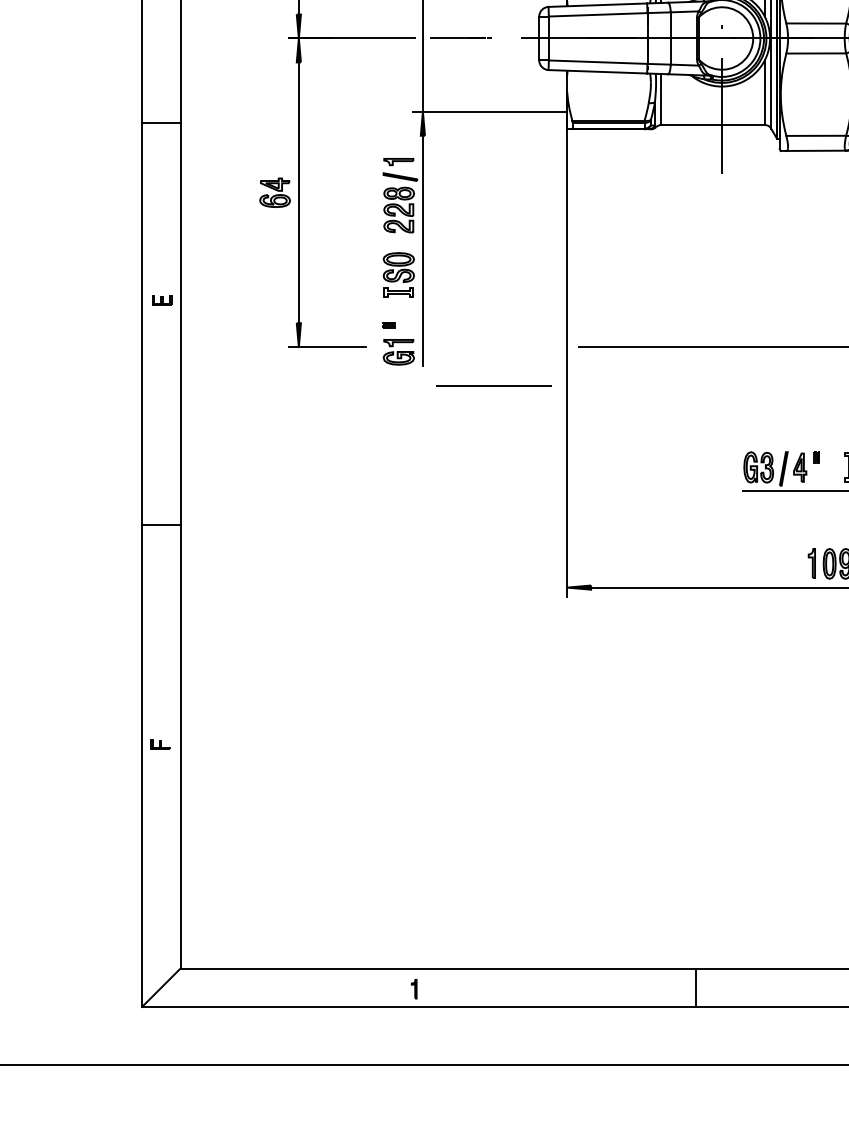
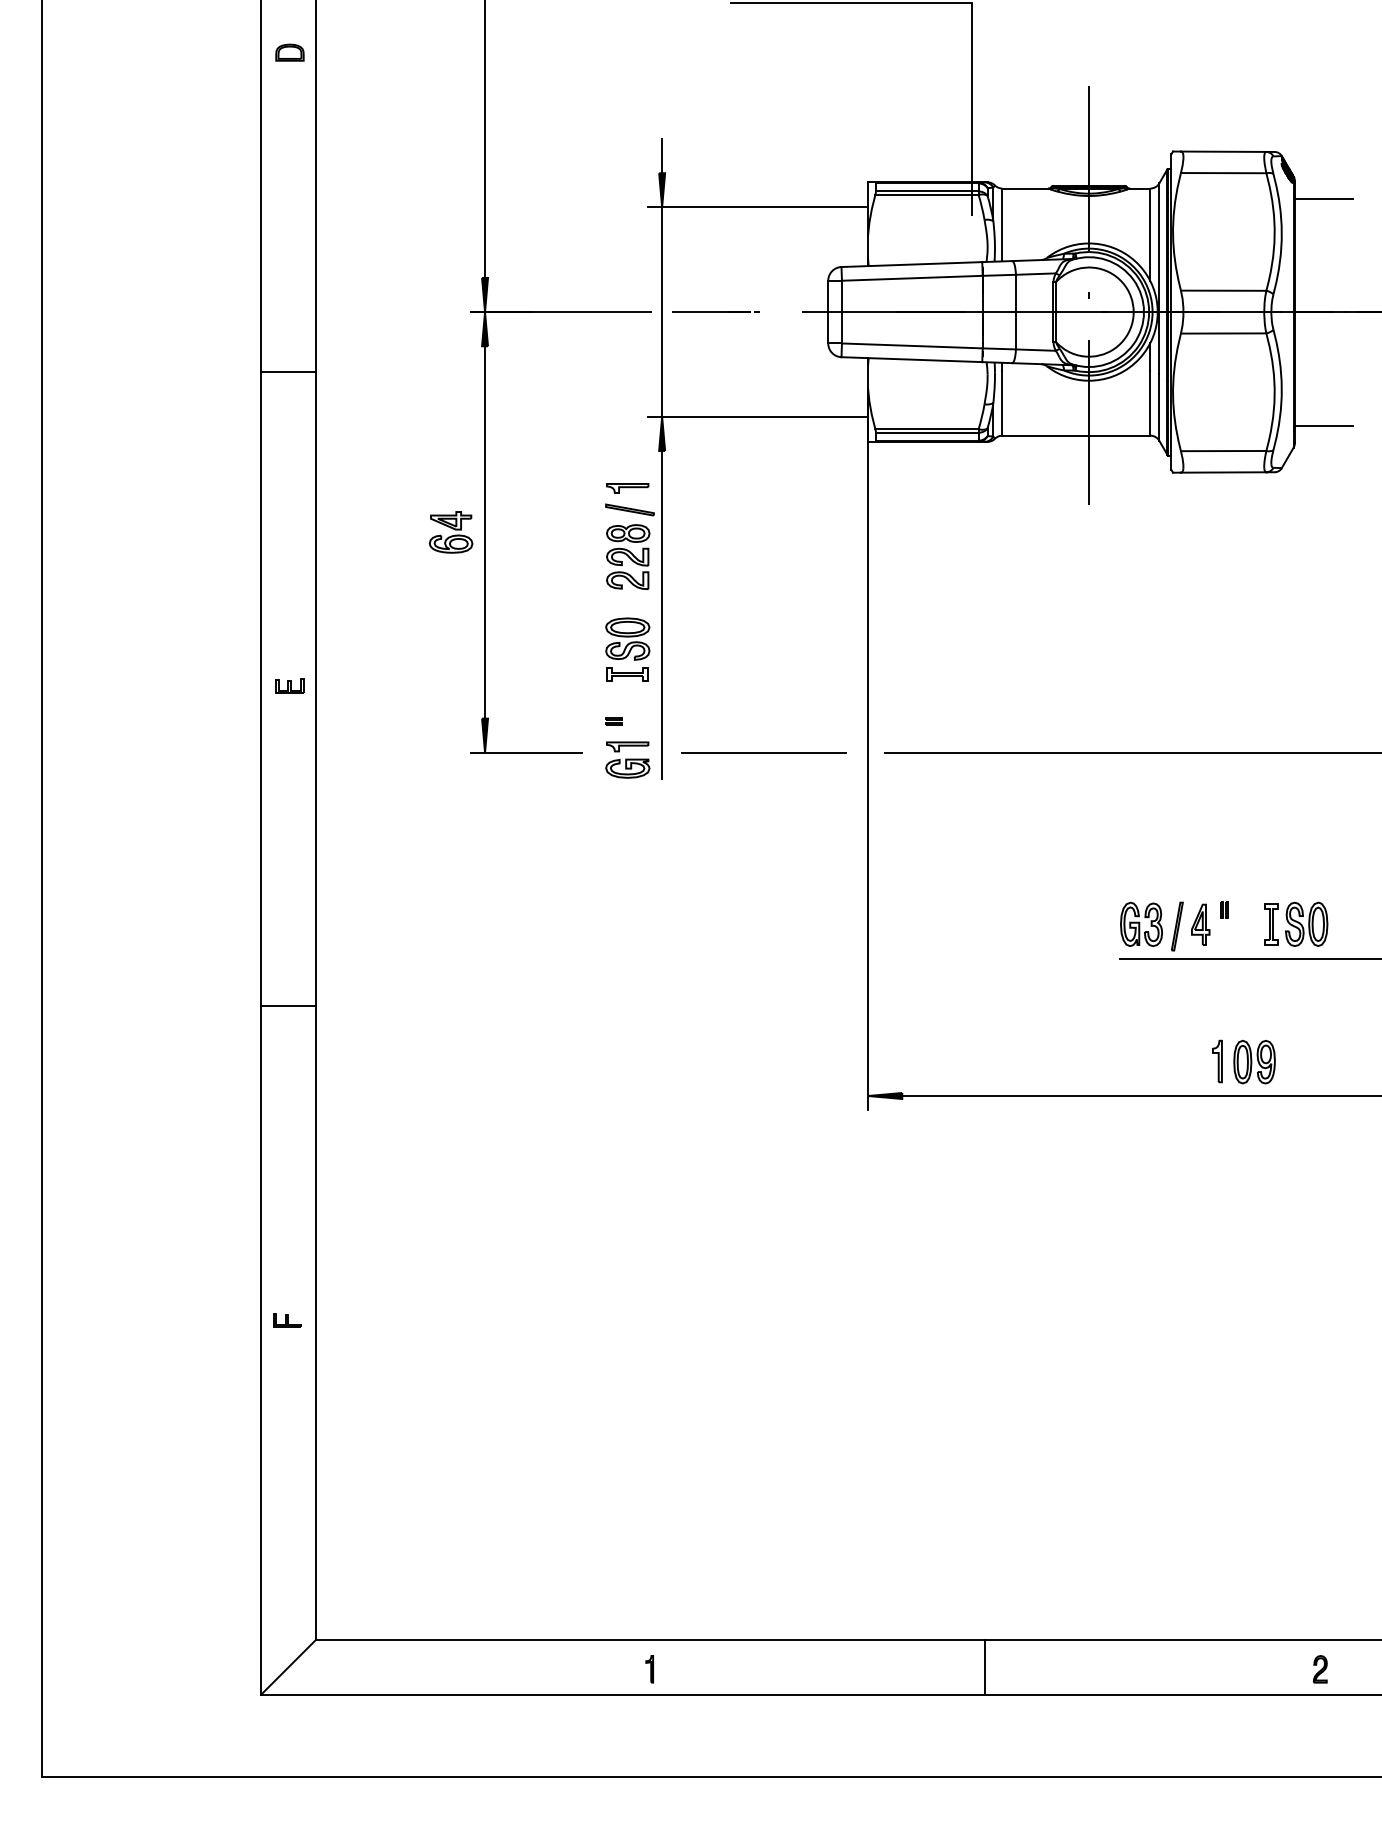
line: (161, 123) -> (288, 372), moved
line: (493, 385) -> (763, 752), moved
line: (696, 987) -> (985, 1666), moved

